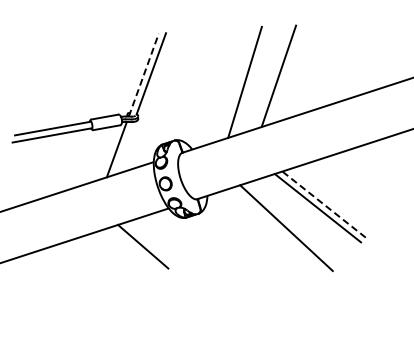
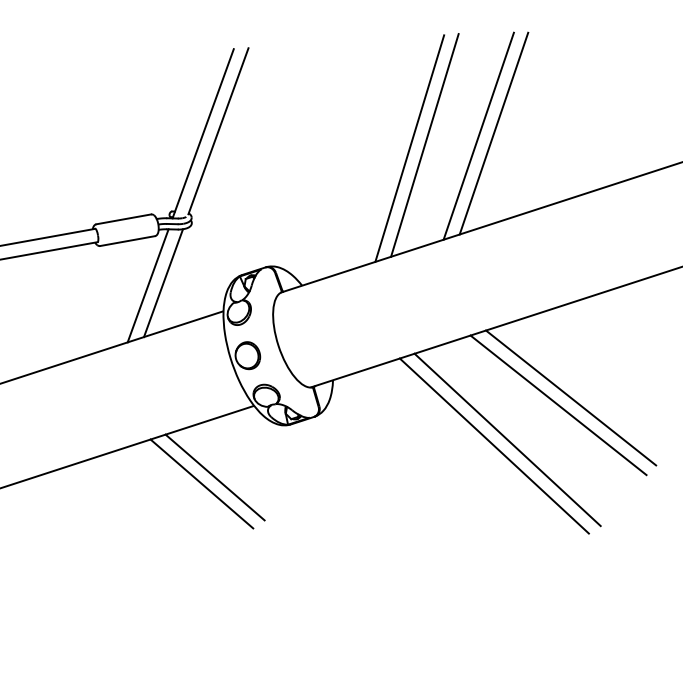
line: (144, 74) -> (204, 132), dashed -> solid
line: (286, 74) -> (494, 132), added
line: (252, 80) -> (424, 144), added
line: (123, 147) -> (161, 281), added
line: (323, 204) -> (569, 397), dashed -> solid
line: (292, 224) -> (506, 438), added
line: (149, 243) -> (214, 477), added

